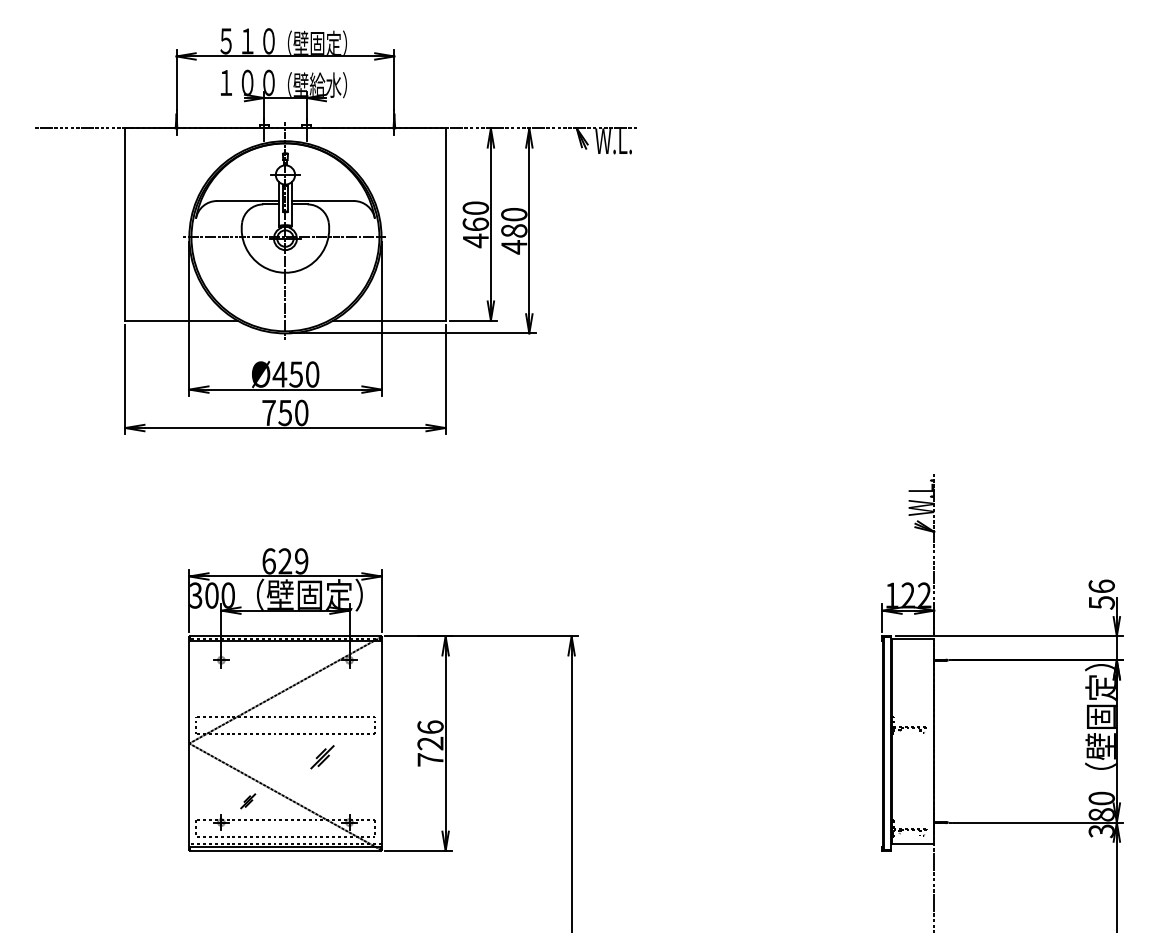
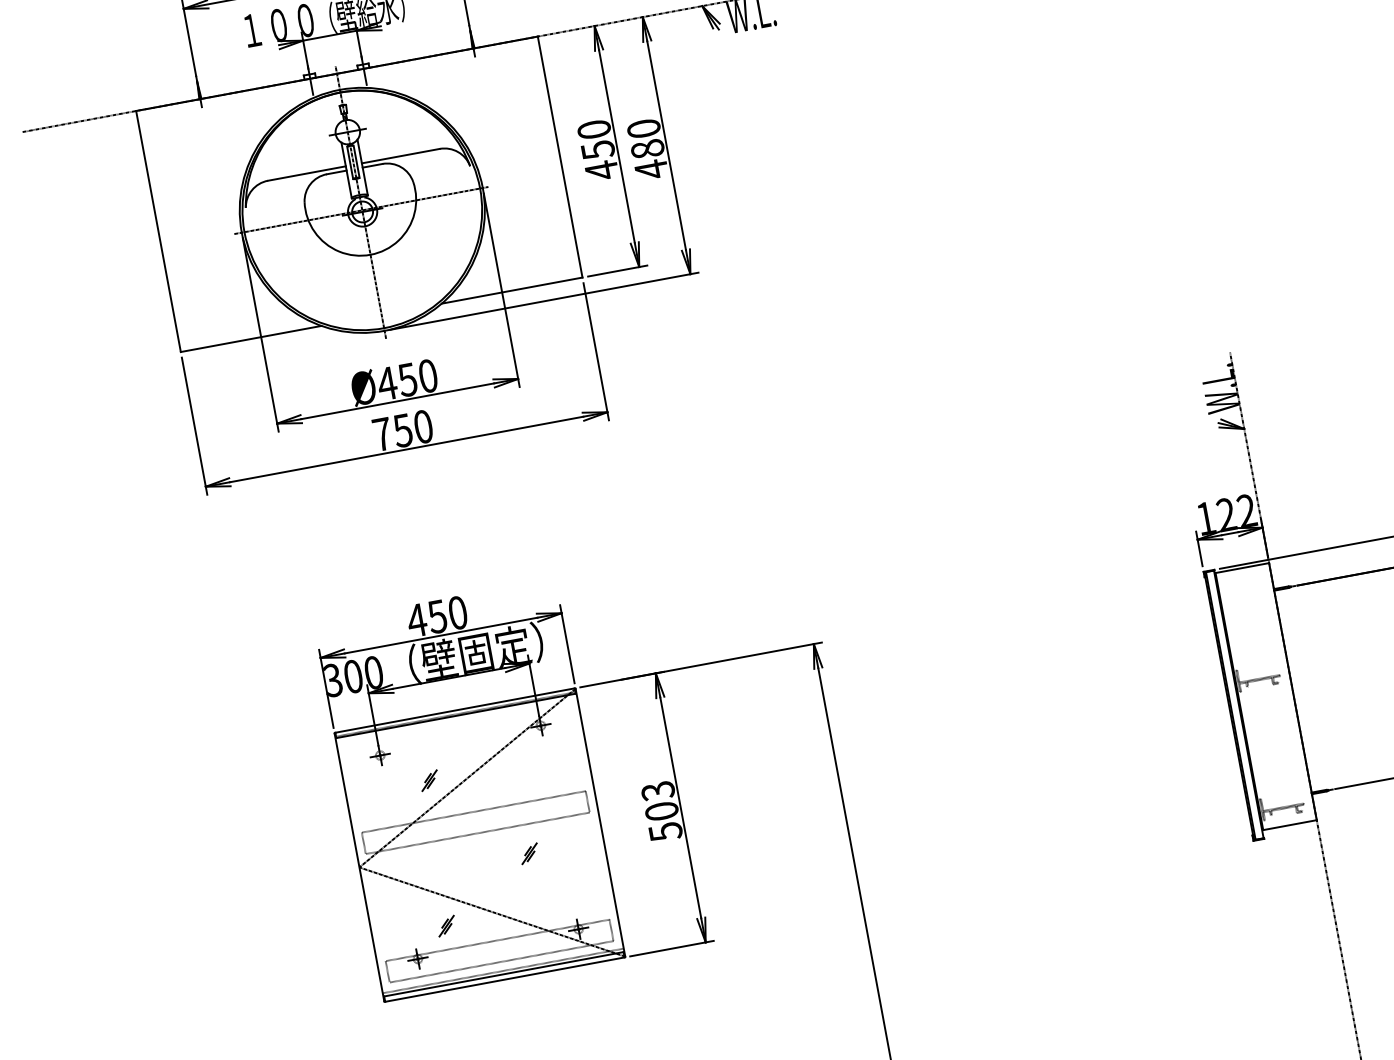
text: (475, 224) -> (597, 150), 460 -> 450
text: (284, 561) -> (436, 617), 629 -> 450
part: (255, 686) -> (429, 780), added
text: (430, 743) -> (661, 811), 726 -> 503
part: (322, 757) -> (529, 853), size x0.62

